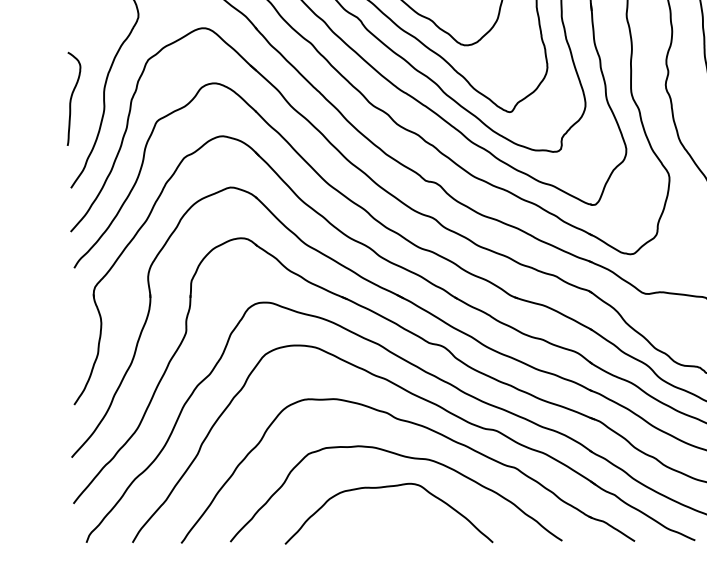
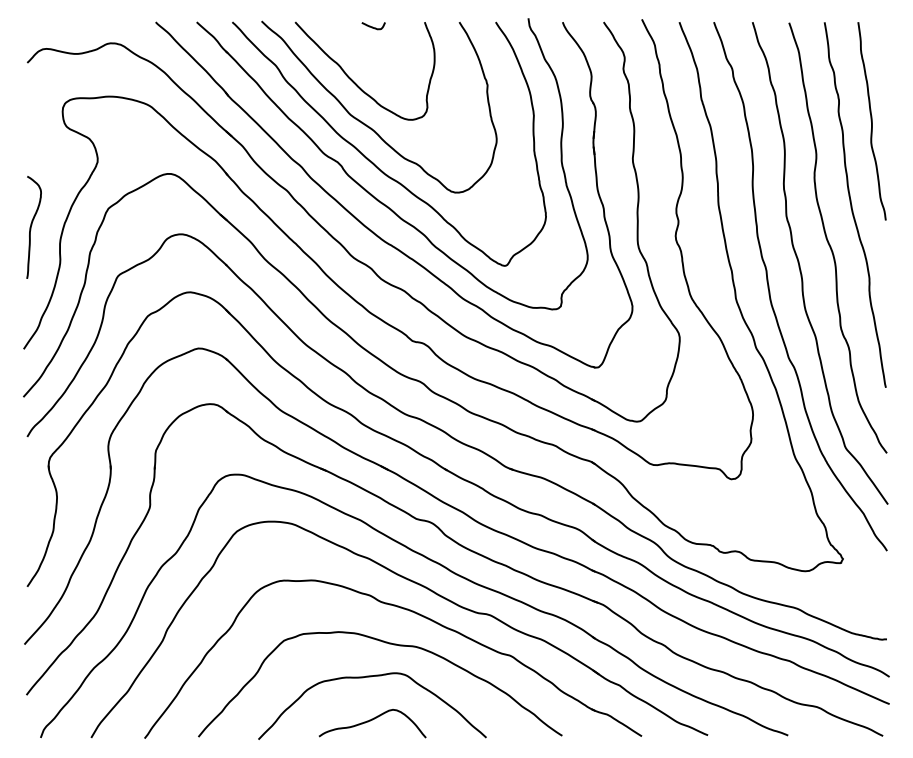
curve: (71, 99) -> (31, 227), moved
curve: (387, 527) -> (370, 721), added

